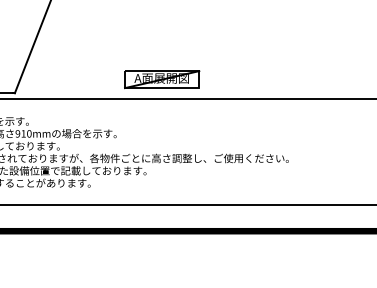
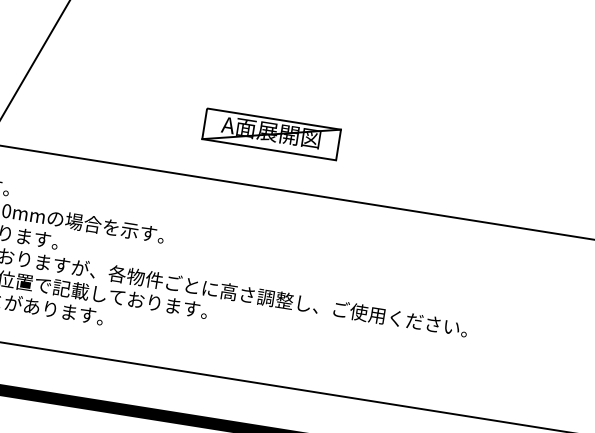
part: (162, 79) -> (272, 134), moved

